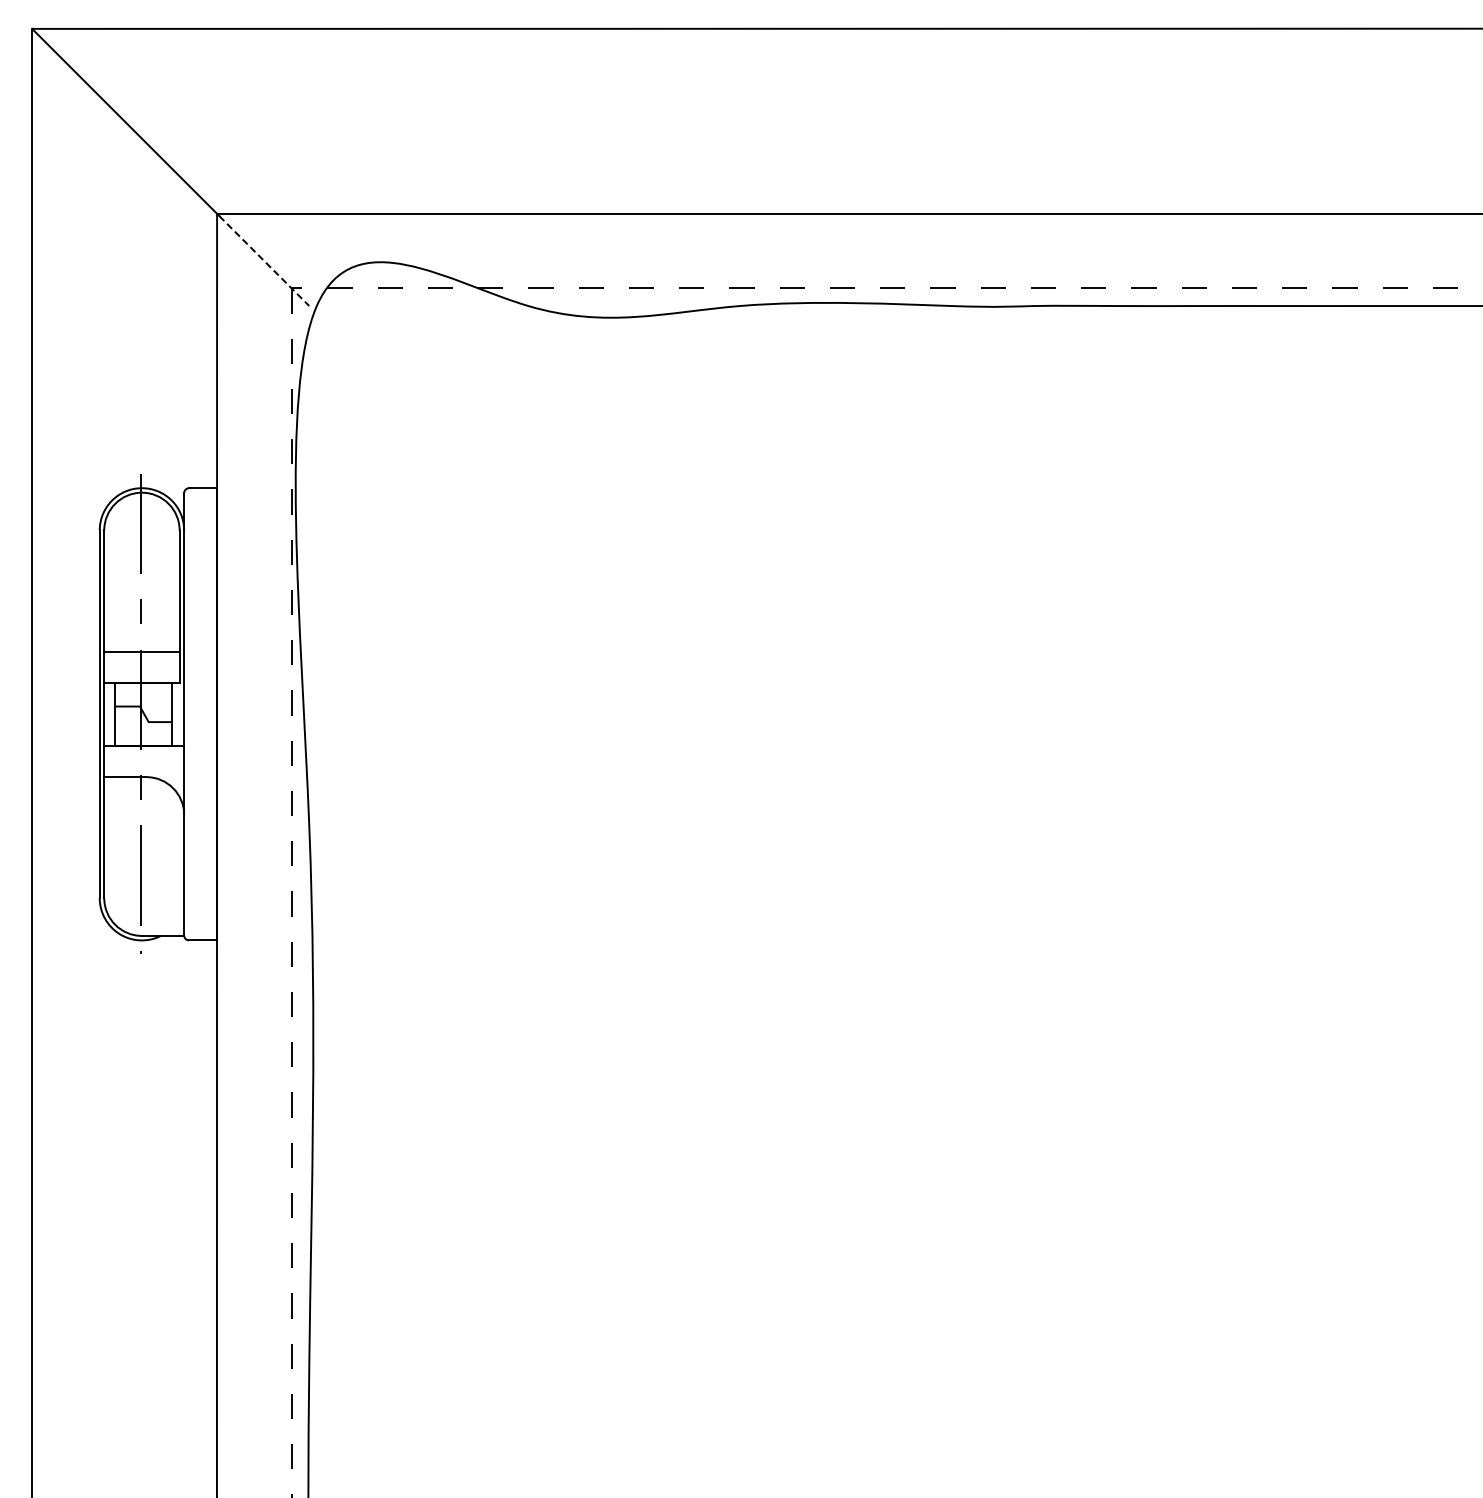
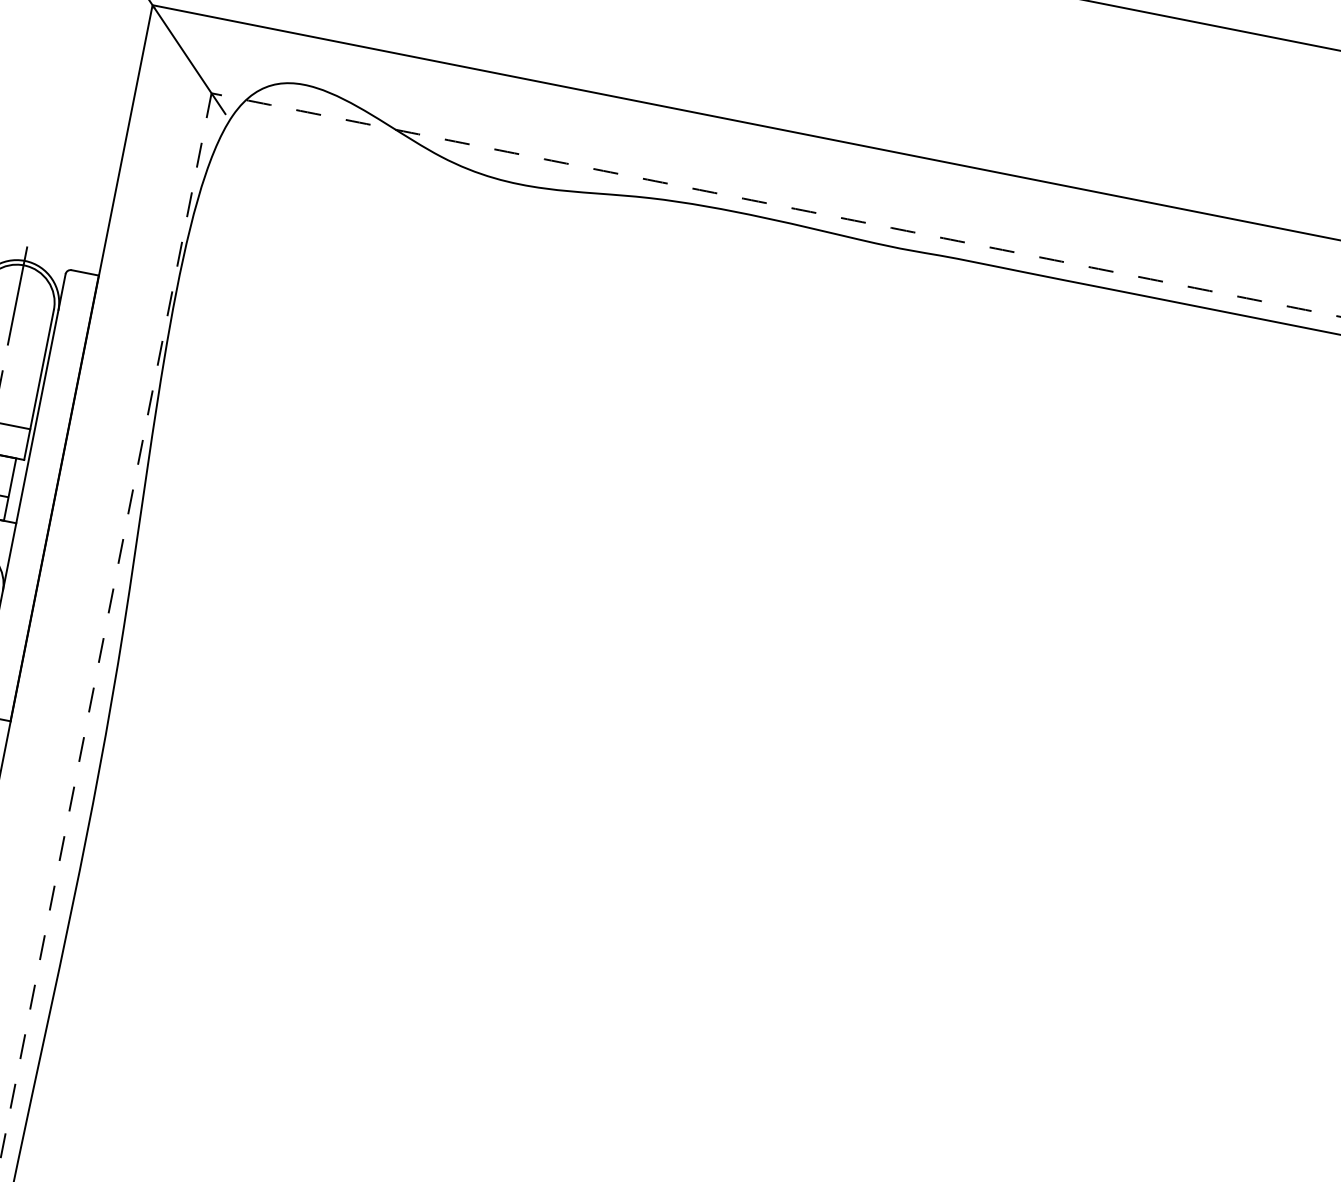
line: (264, 261) -> (190, 61), dashed -> solid

